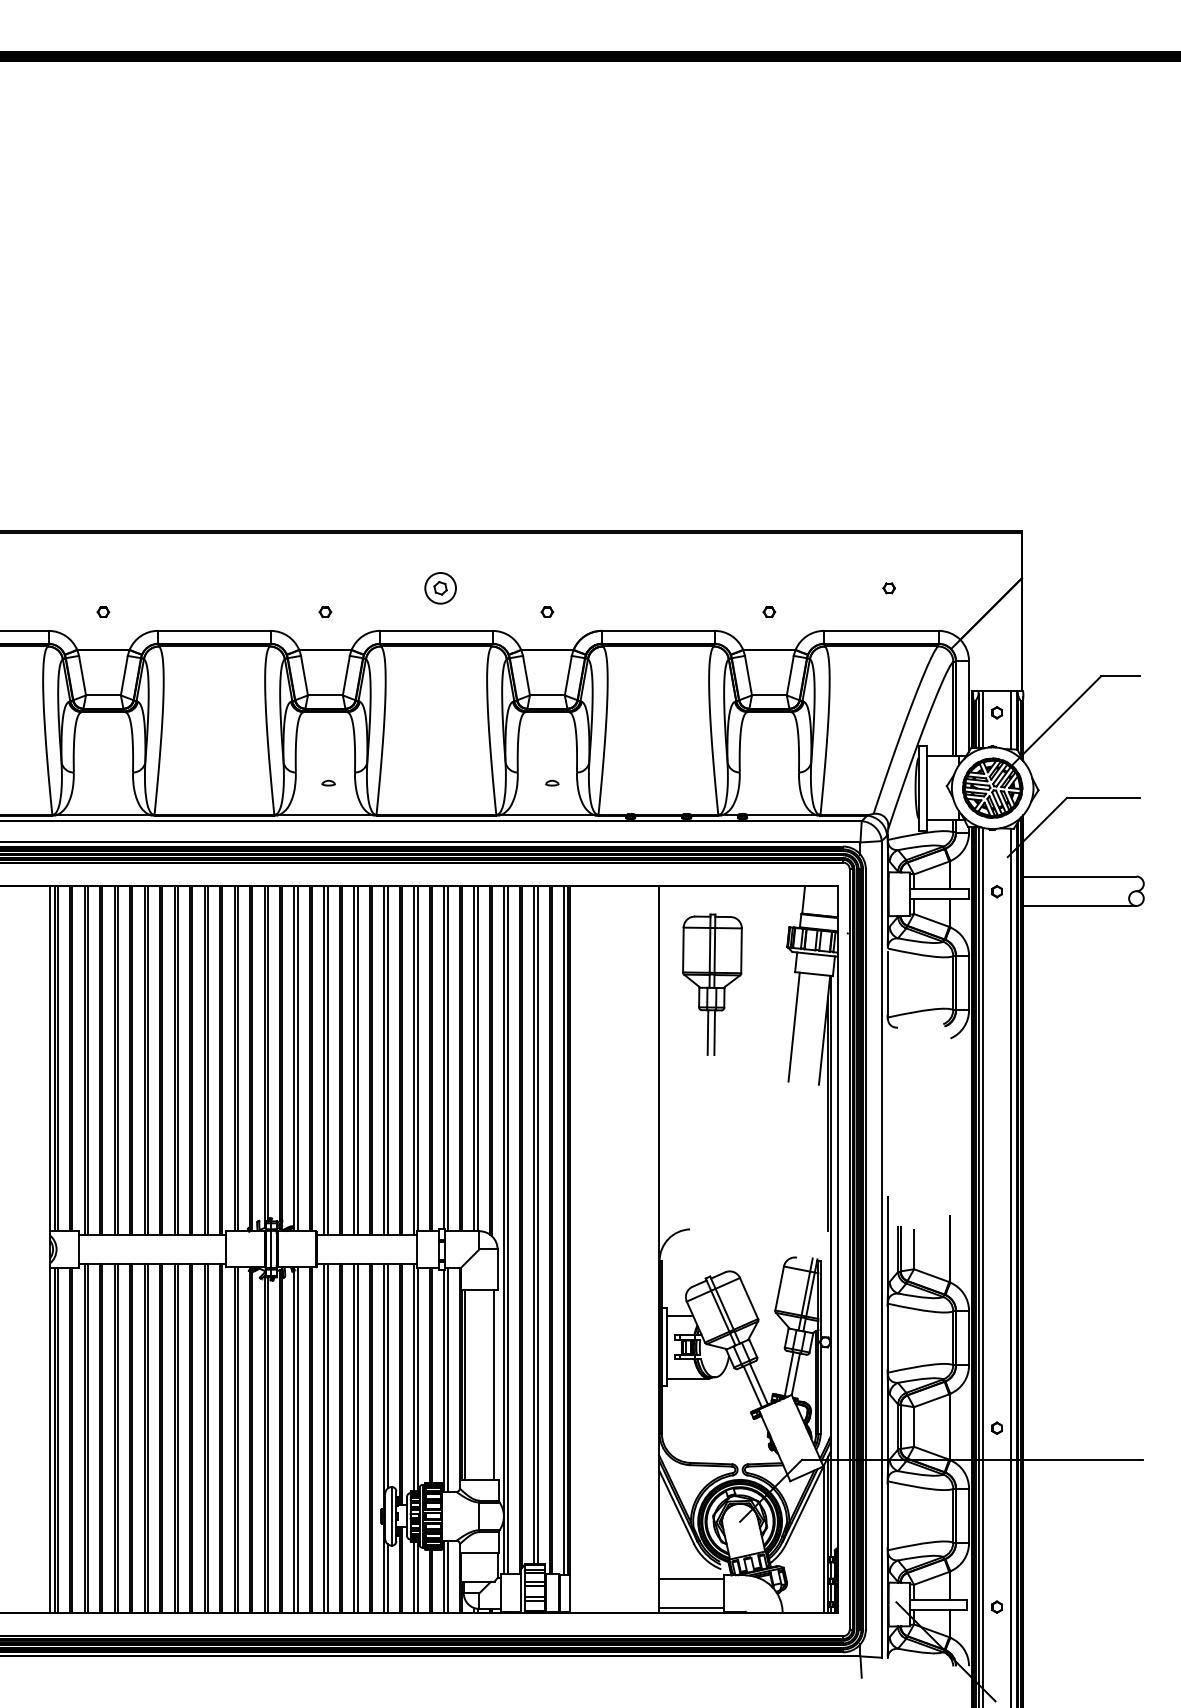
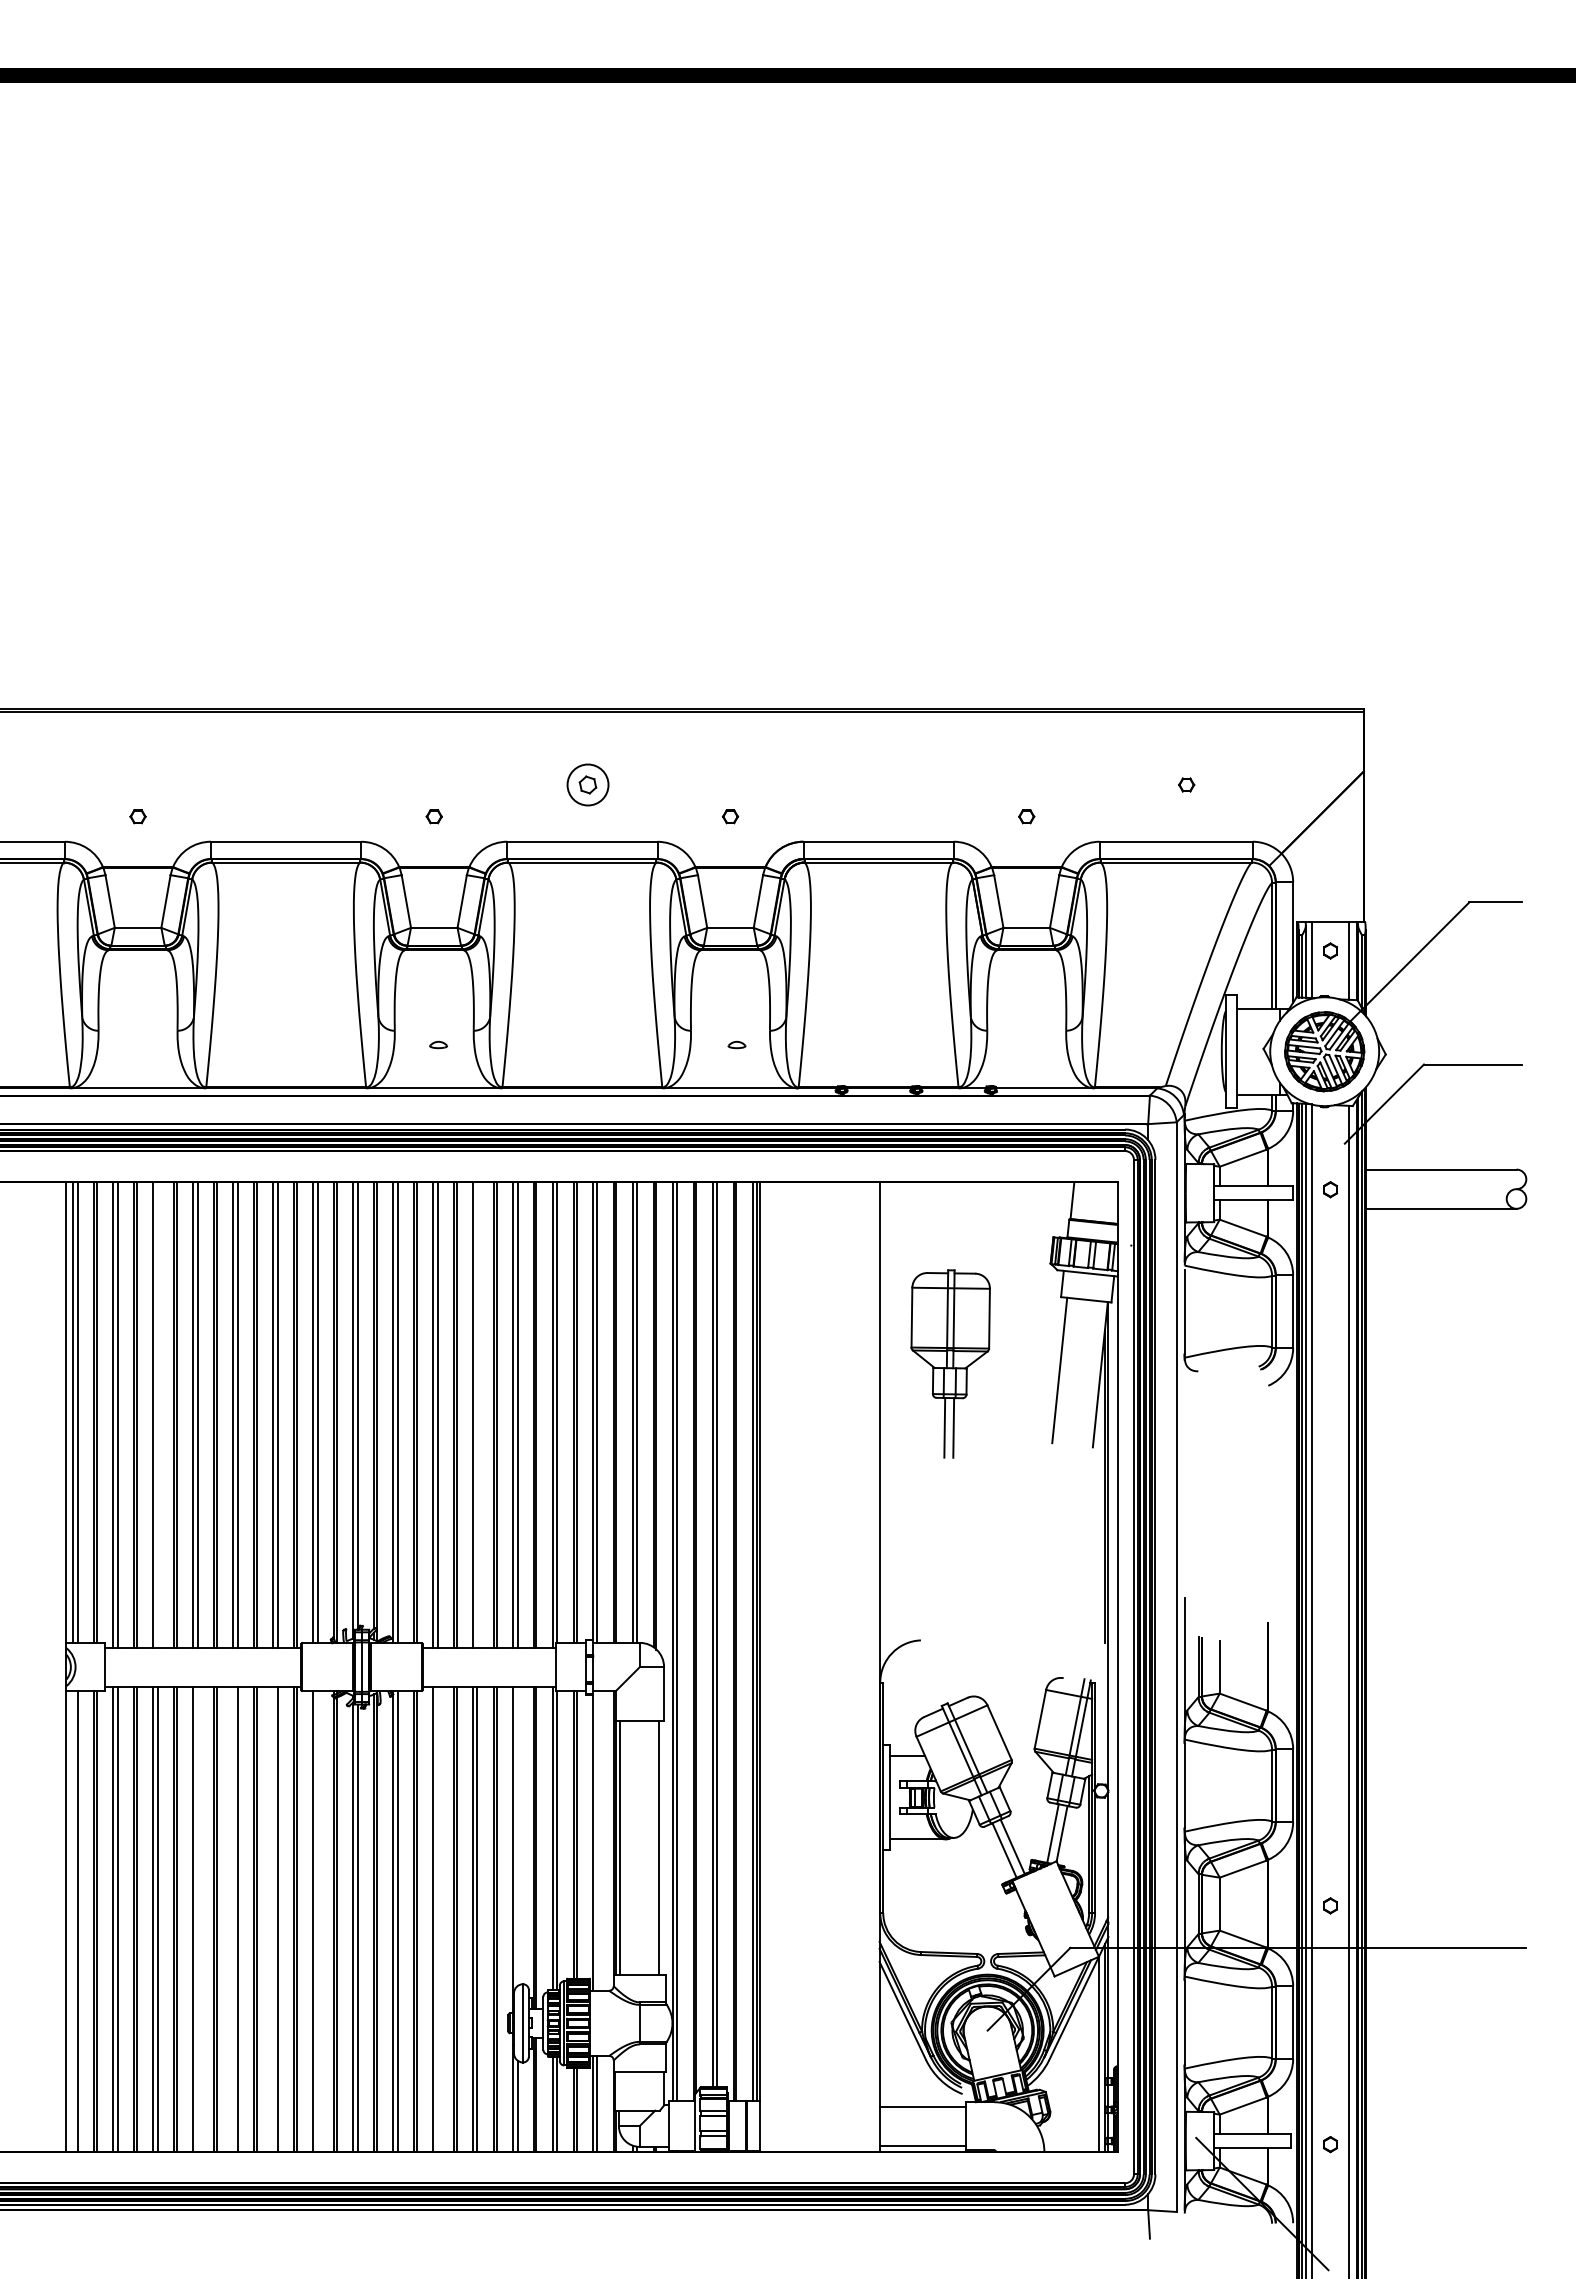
part: (712, 984) -> (950, 1363), moved
line: (118, 1060) -> (157, 1414), removed
line: (357, 1060) -> (477, 1414), removed
line: (387, 1376) -> (517, 1836), removed
line: (447, 1379) -> (597, 1840), removed
line: (147, 1438) -> (197, 1919), removed
line: (174, 1438) -> (233, 1919), removed
line: (204, 1438) -> (273, 1919), removed
line: (327, 1438) -> (437, 1919), removed
line: (55, 1440) -> (73, 1921), removed
line: (237, 1440) -> (317, 1921), removed

